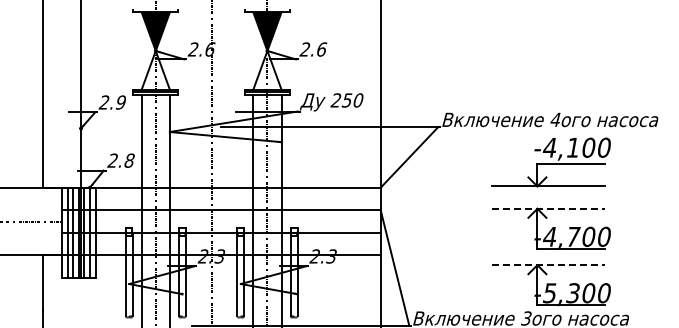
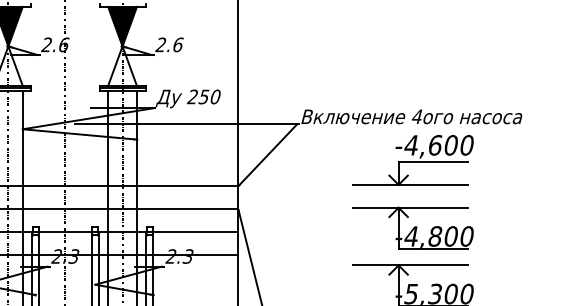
text: (573, 147) -> (435, 145), -4,100 -> -4,600
line: (549, 208) -> (410, 207), dashed -> solid
text: (573, 236) -> (435, 236), -4,700 -> -4,800
line: (549, 265) -> (410, 265), dashed -> solid

